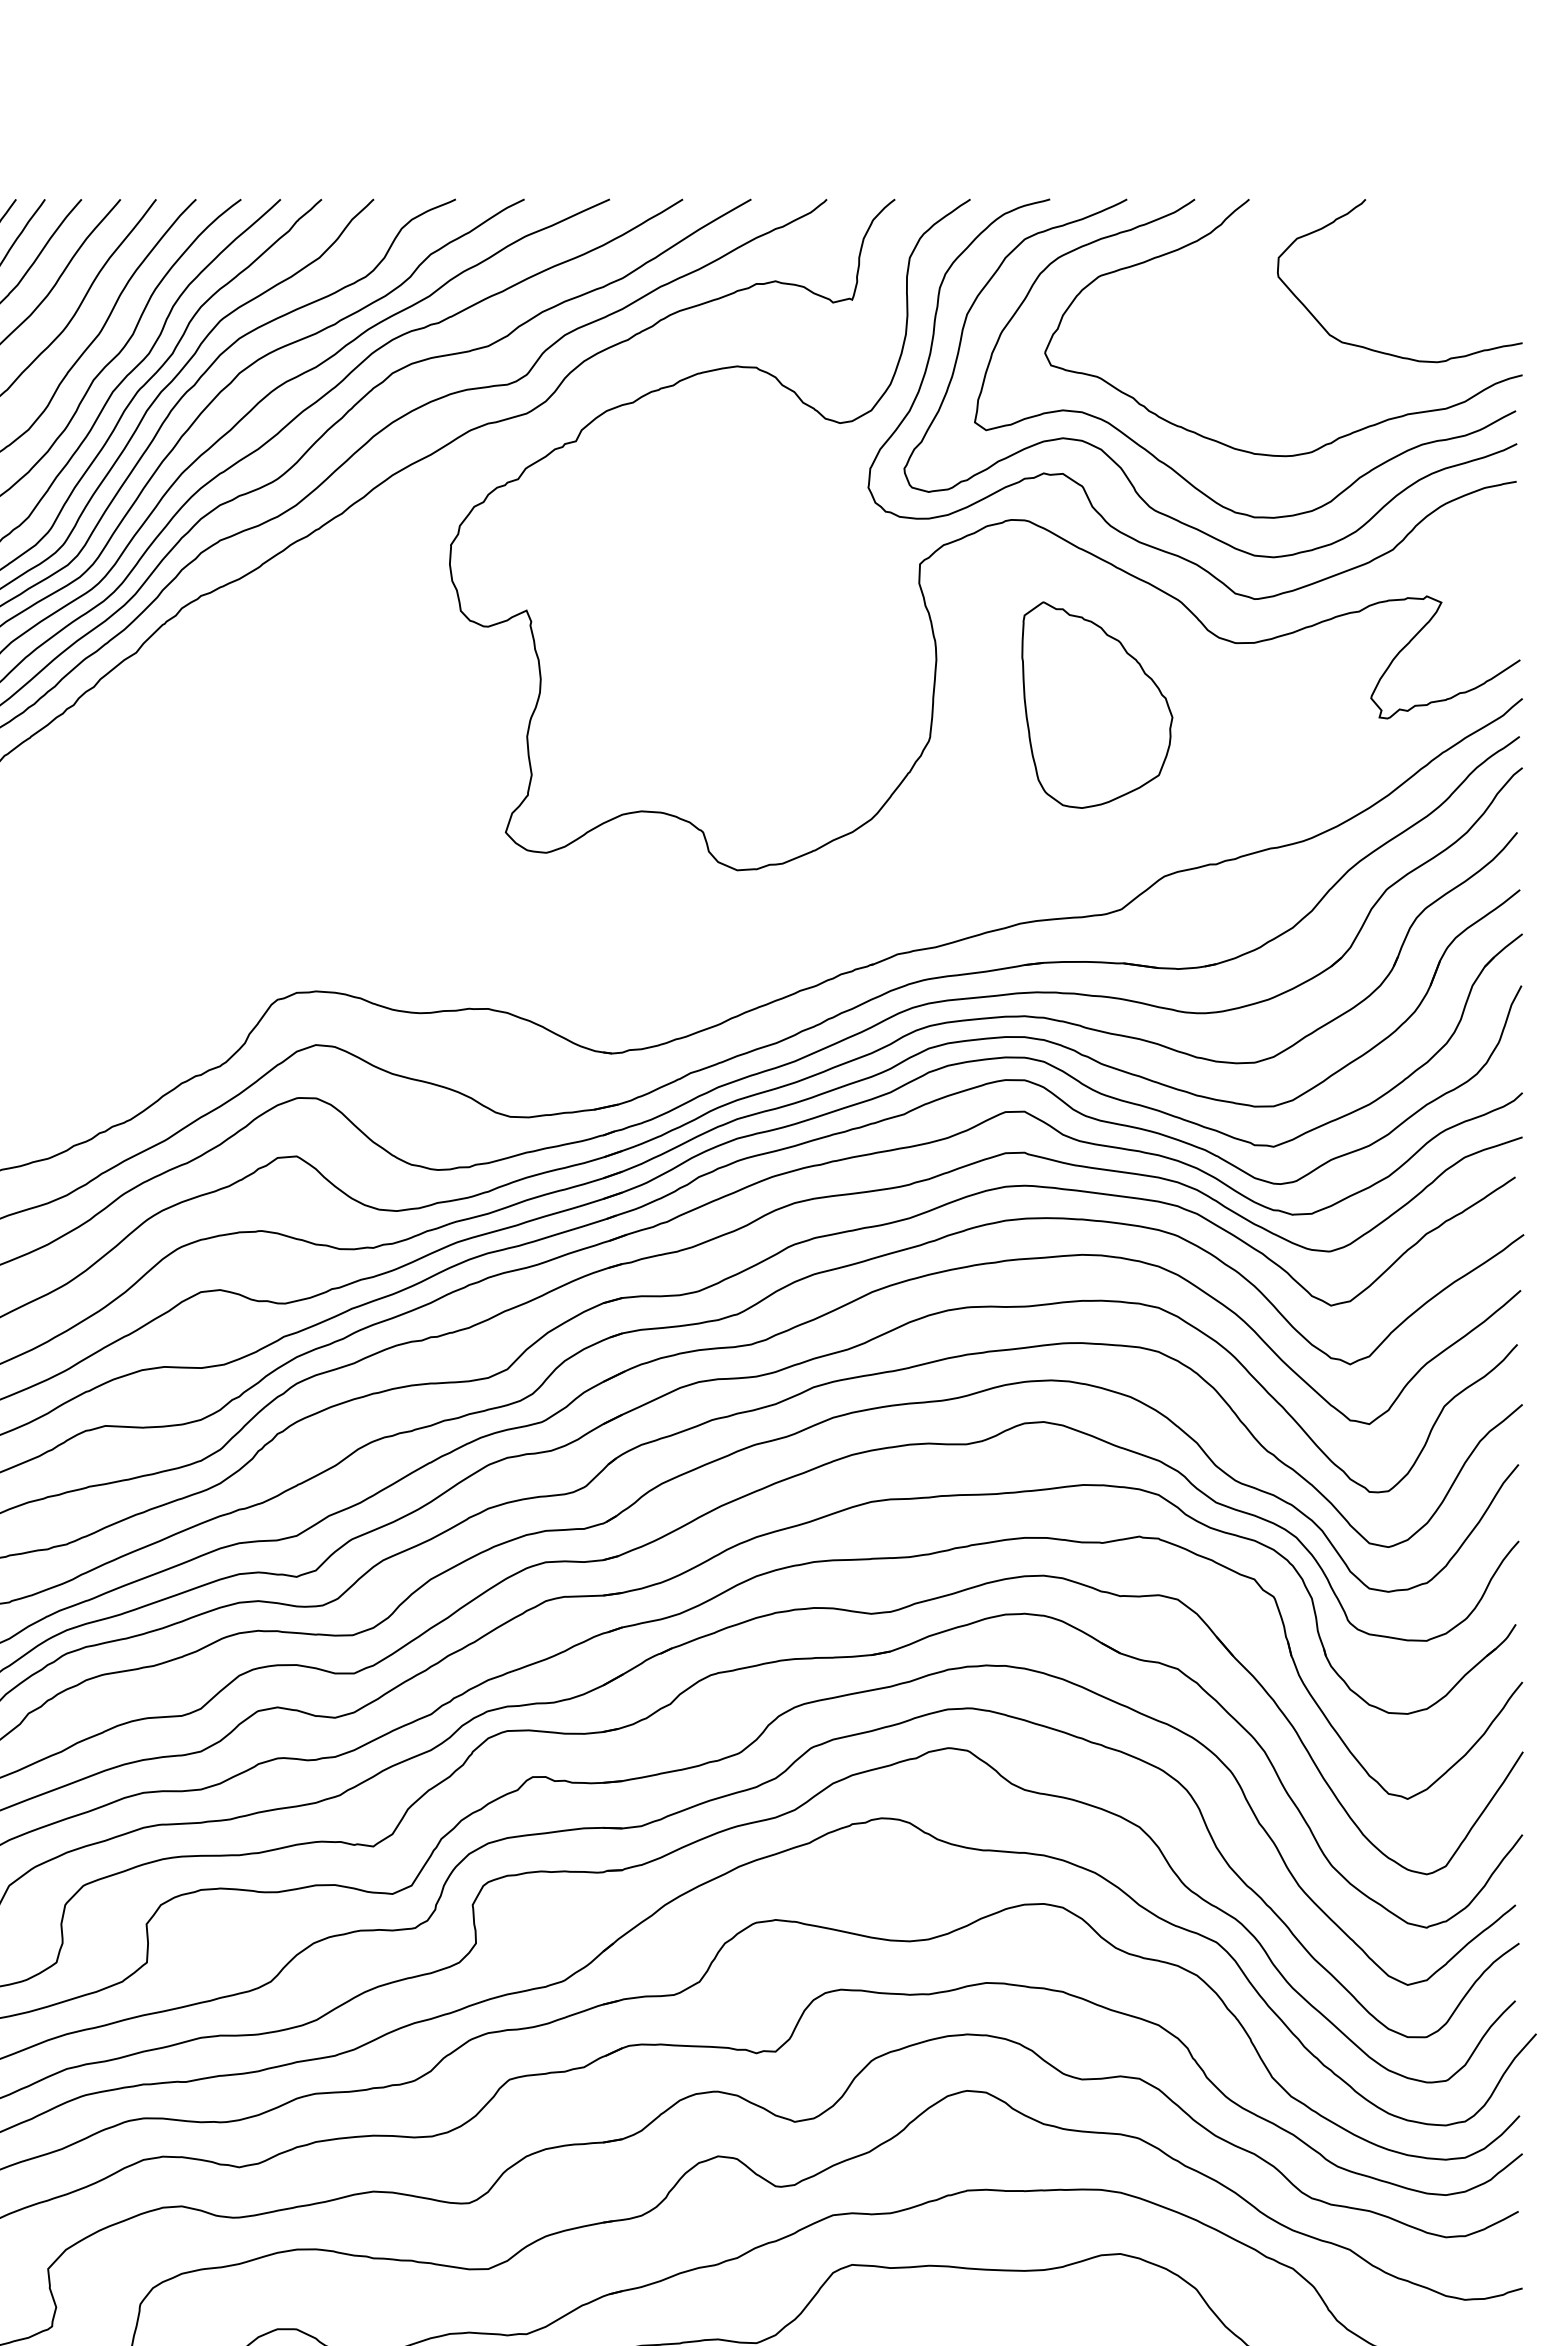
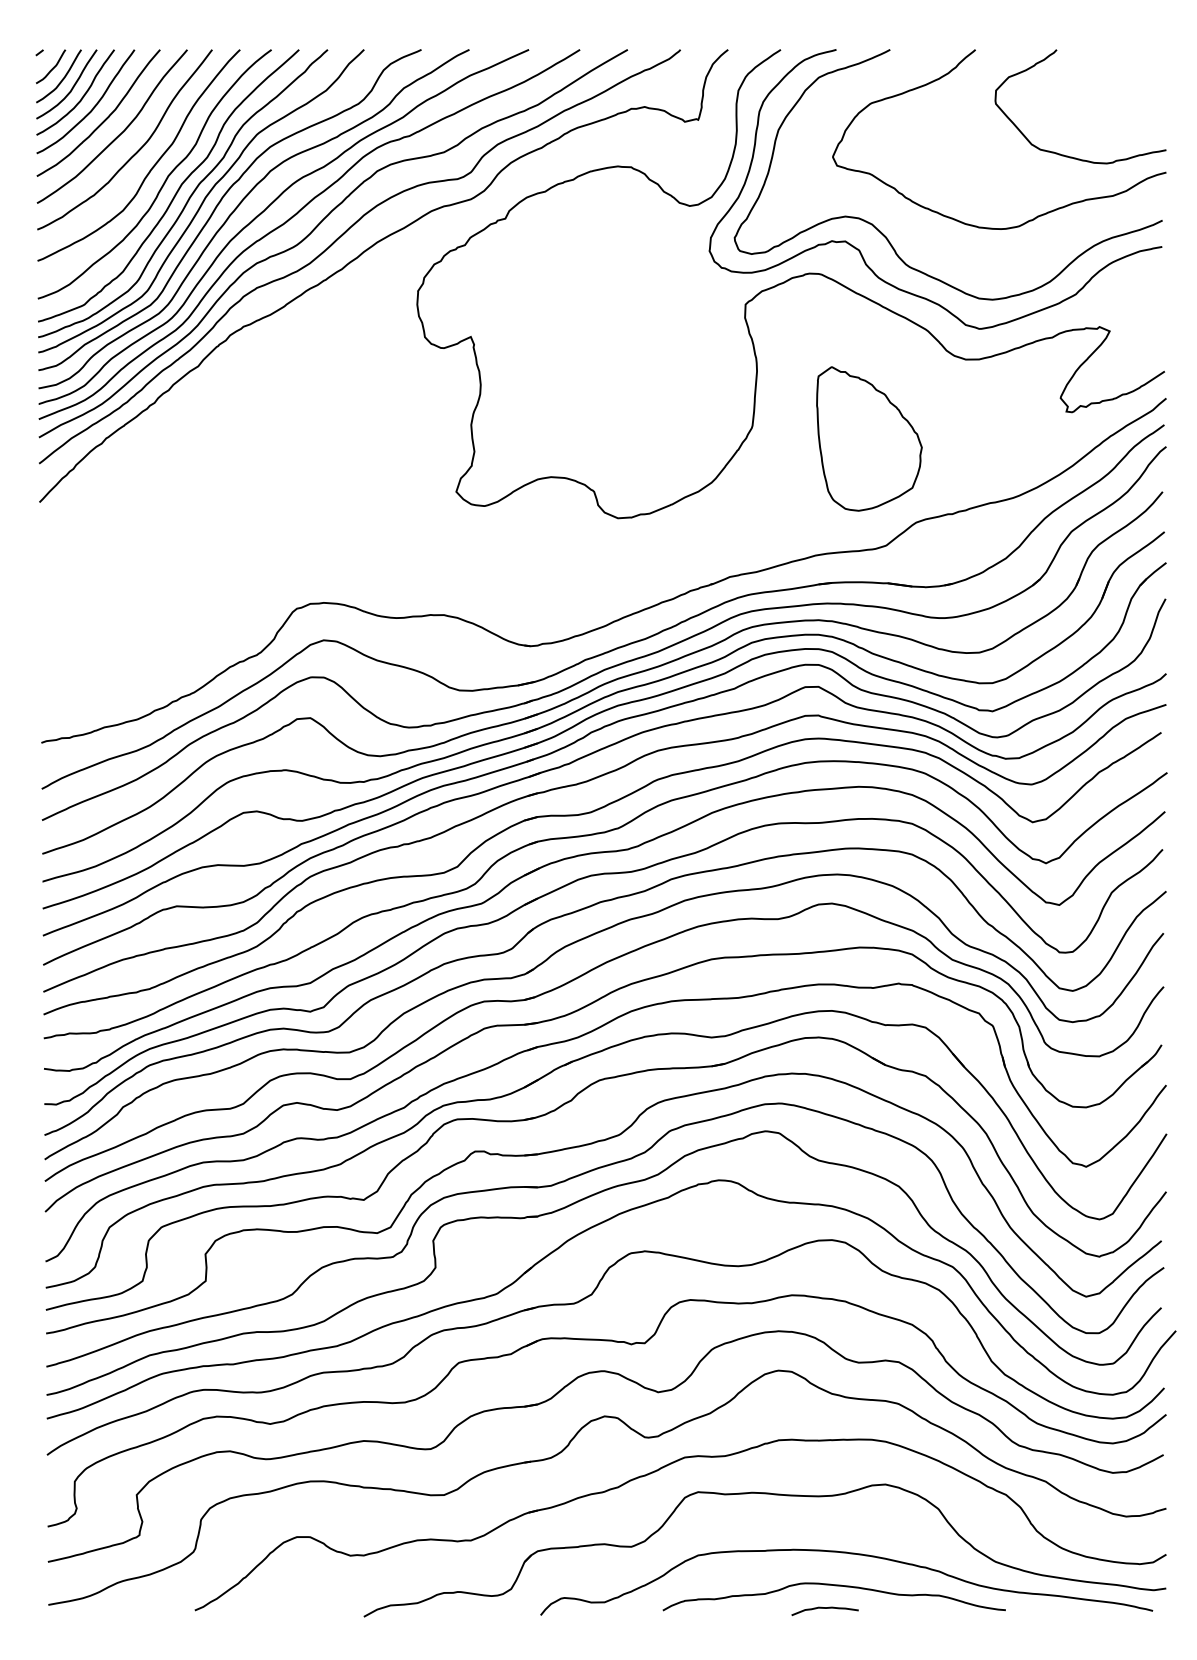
curve: (1171, 466) -> (921, 236), removed
part: (1097, 704) -> (869, 438), moved

